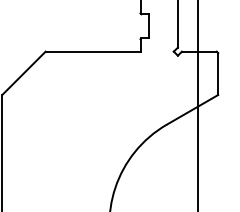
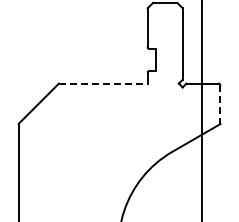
line: (93, 51) -> (103, 83), solid -> dashed
line: (218, 74) -> (220, 104), solid -> dashed

